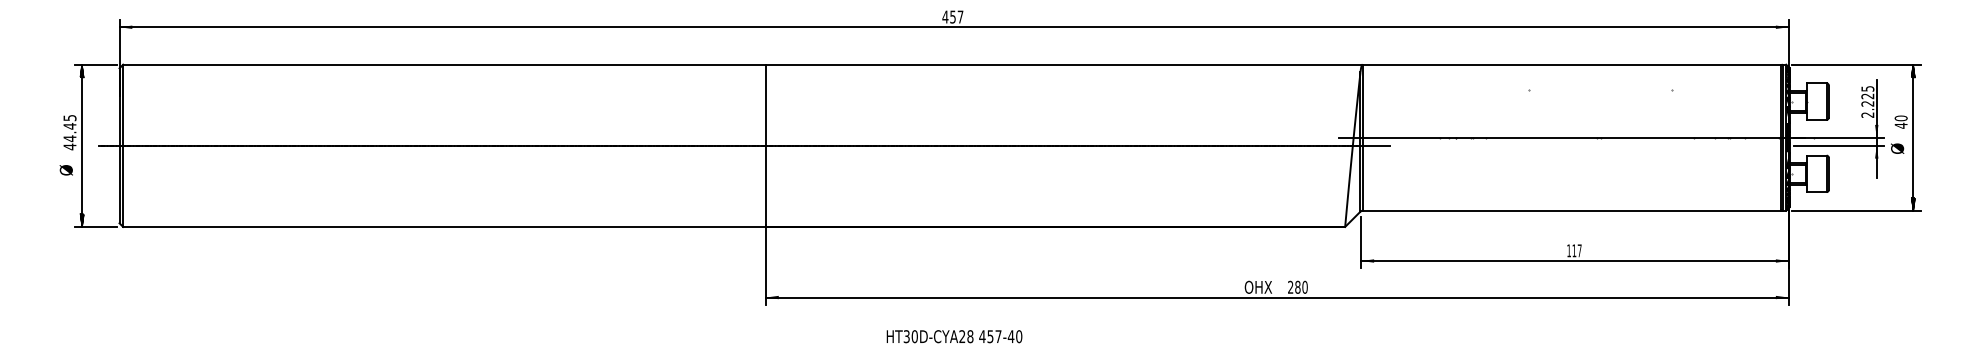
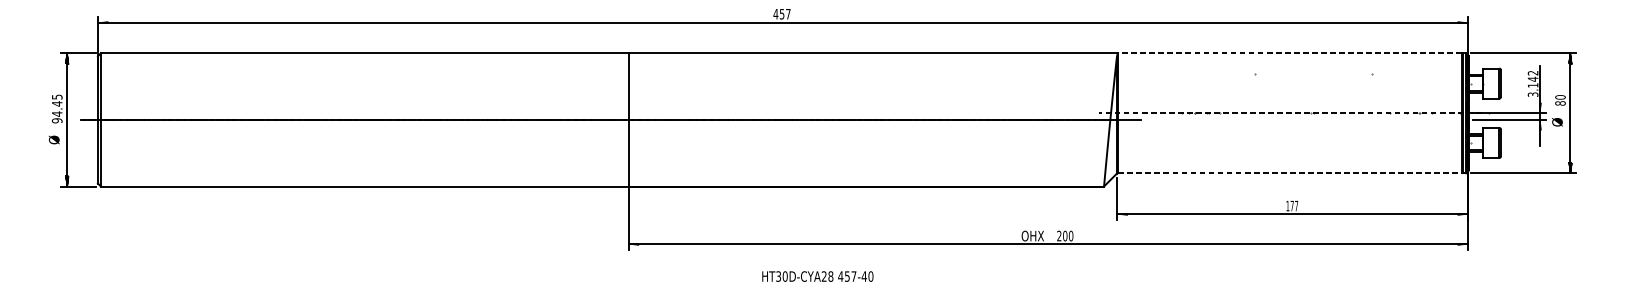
line: (1571, 64) -> (1289, 53), solid -> dashed
text: (1867, 101) -> (1532, 83), 2.225 -> 3.142
text: (1900, 125) -> (1559, 103), 40 -> 80
line: (1571, 137) -> (1289, 113), solid -> dashed
text: (69, 146) -> (56, 120), 44.45 -> 94.45
line: (1572, 210) -> (1290, 173), solid -> dashed
text: (1574, 250) -> (1292, 205), 117 -> 177
text: (1297, 287) -> (1064, 236), 280 -> 200
text: (954, 336) -> (817, 276), moved

